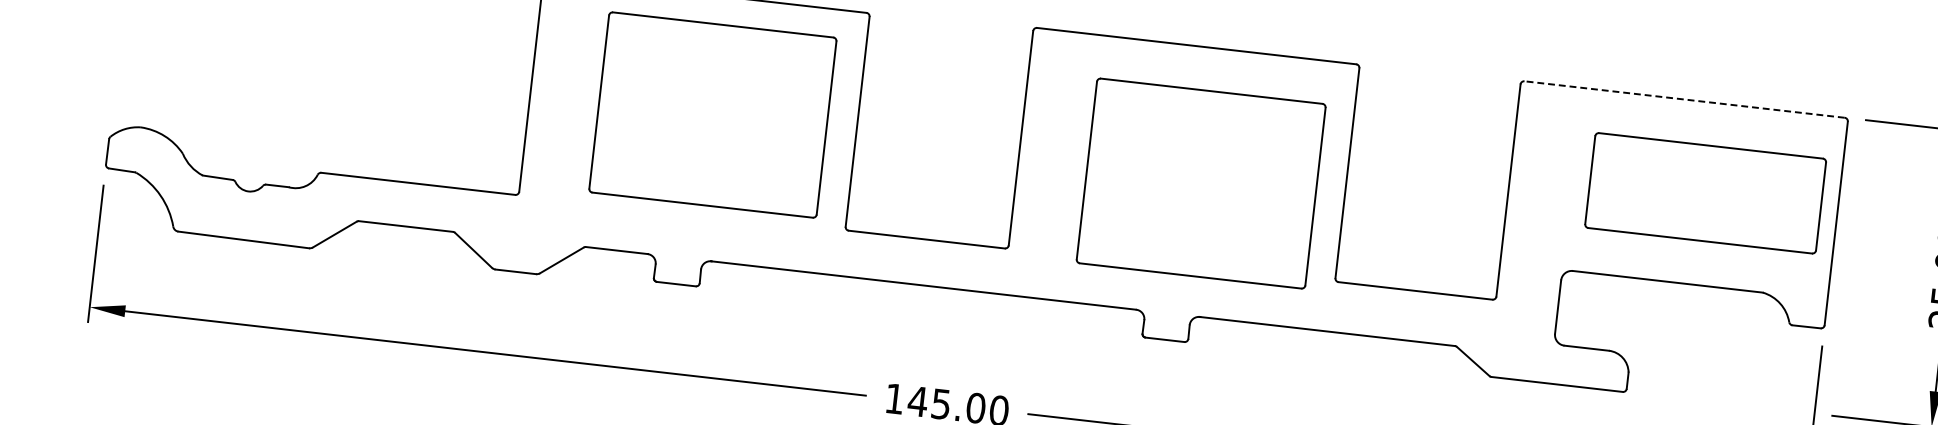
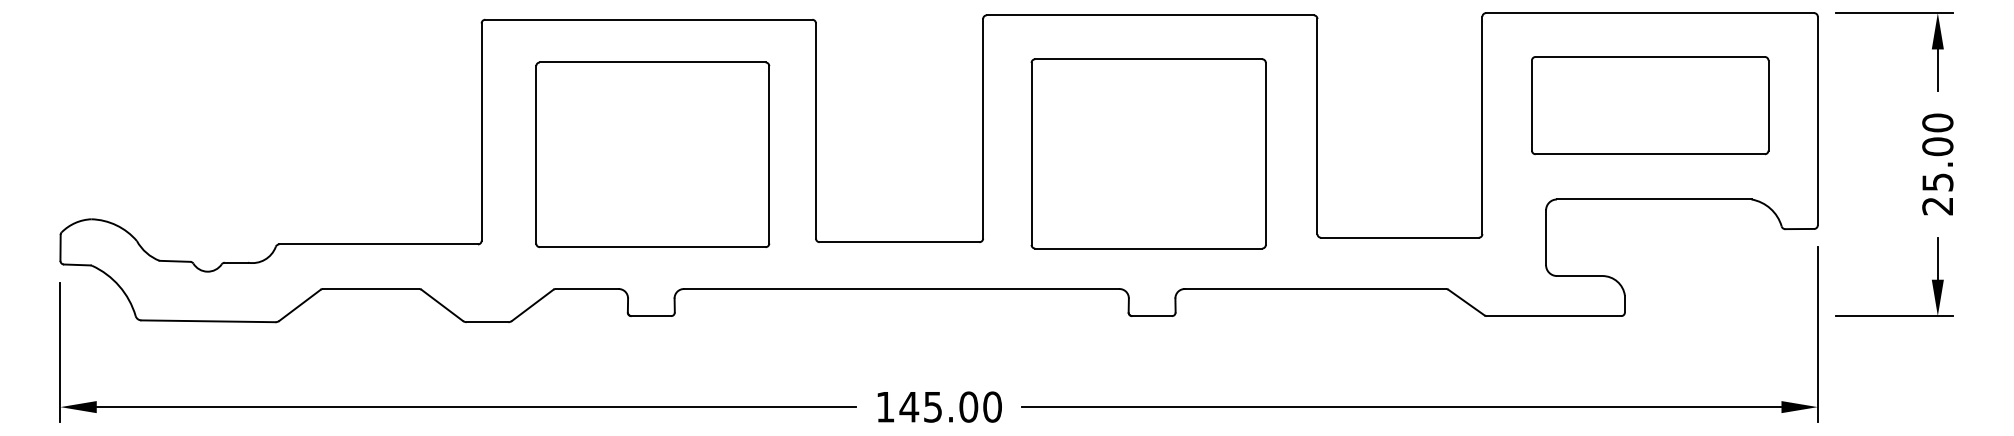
line: (1683, 99) -> (1649, 13), dashed -> solid
part: (712, 114) -> (652, 154), moved
part: (1201, 183) -> (1148, 153), moved
part: (1705, 193) -> (1650, 105), moved

